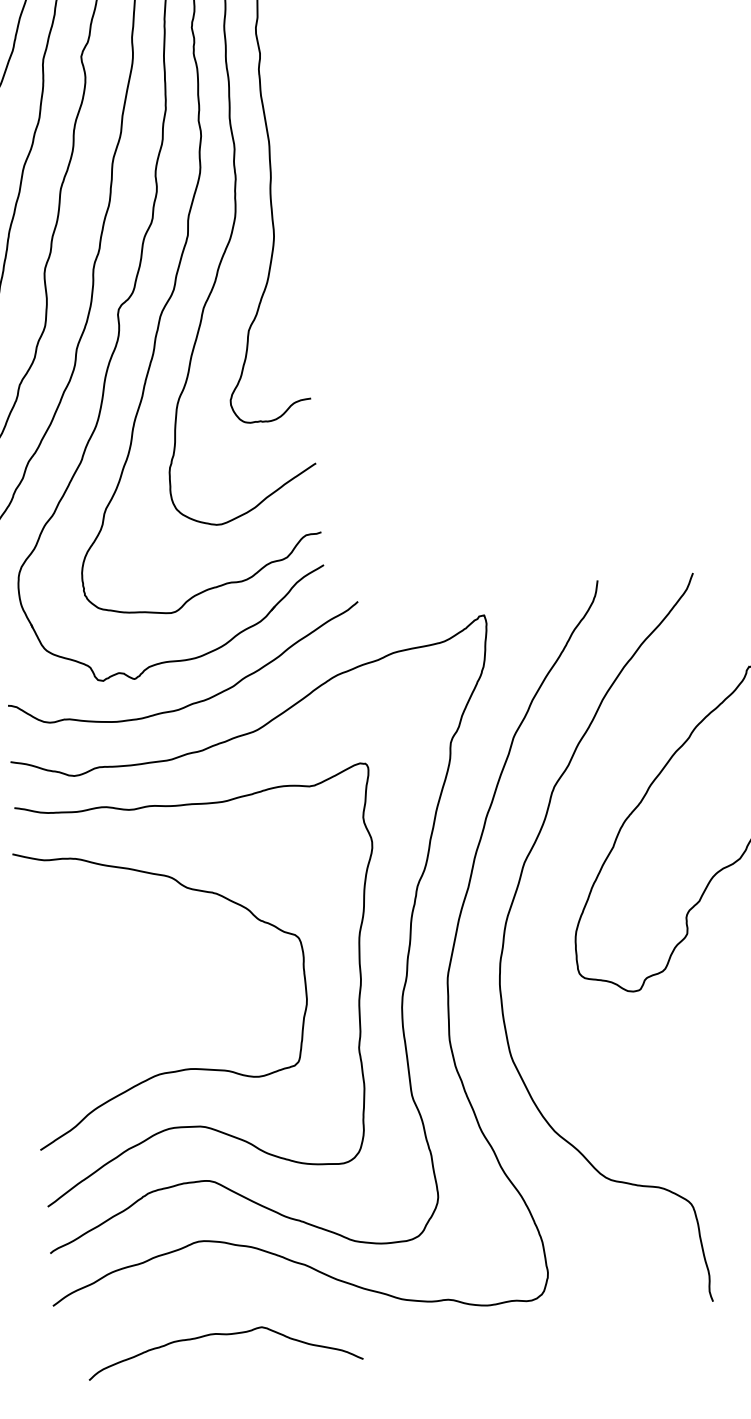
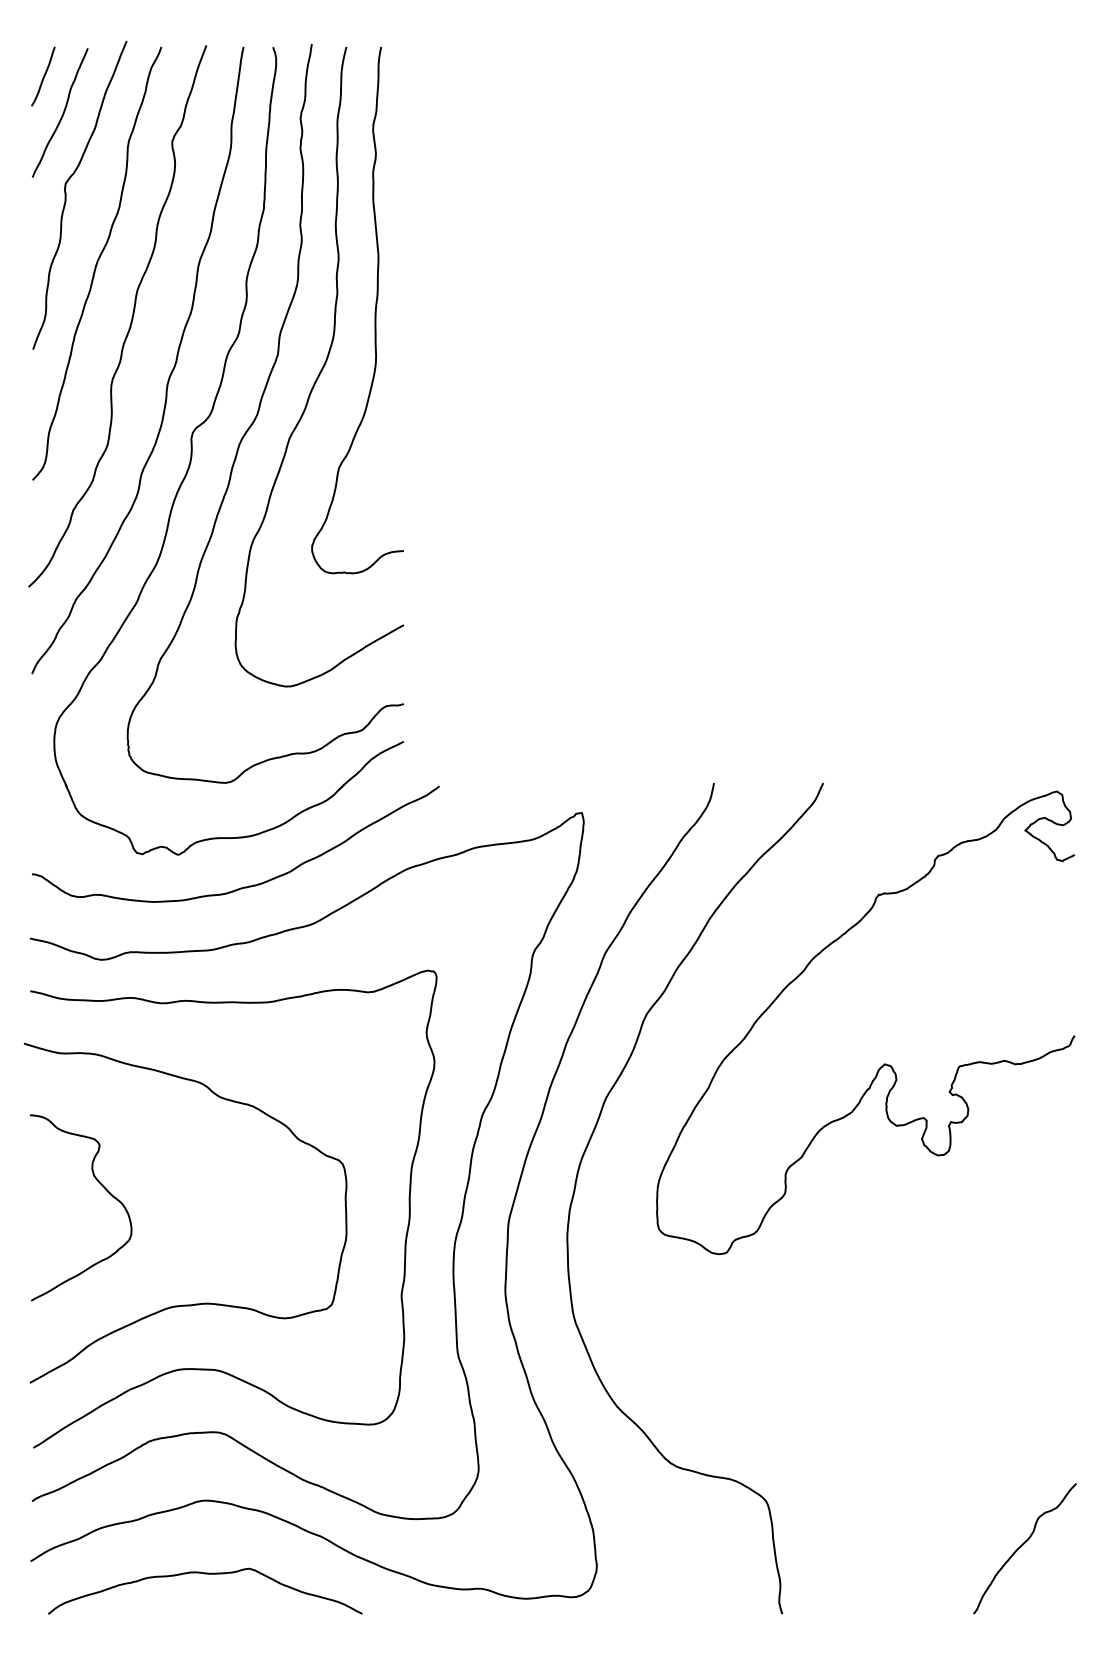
curve: (93, 977) -> (105, 1190), added
curve: (223, 1335) -> (205, 1574), moved

